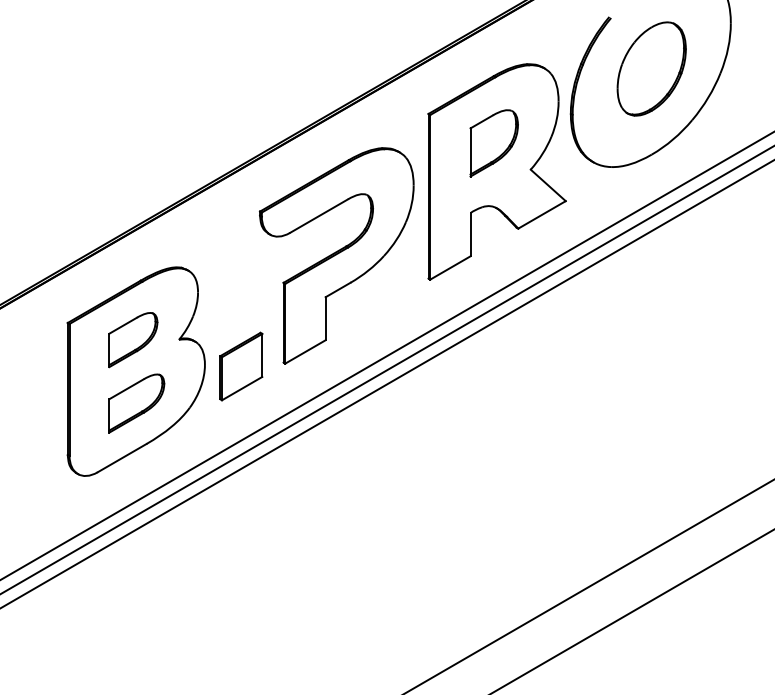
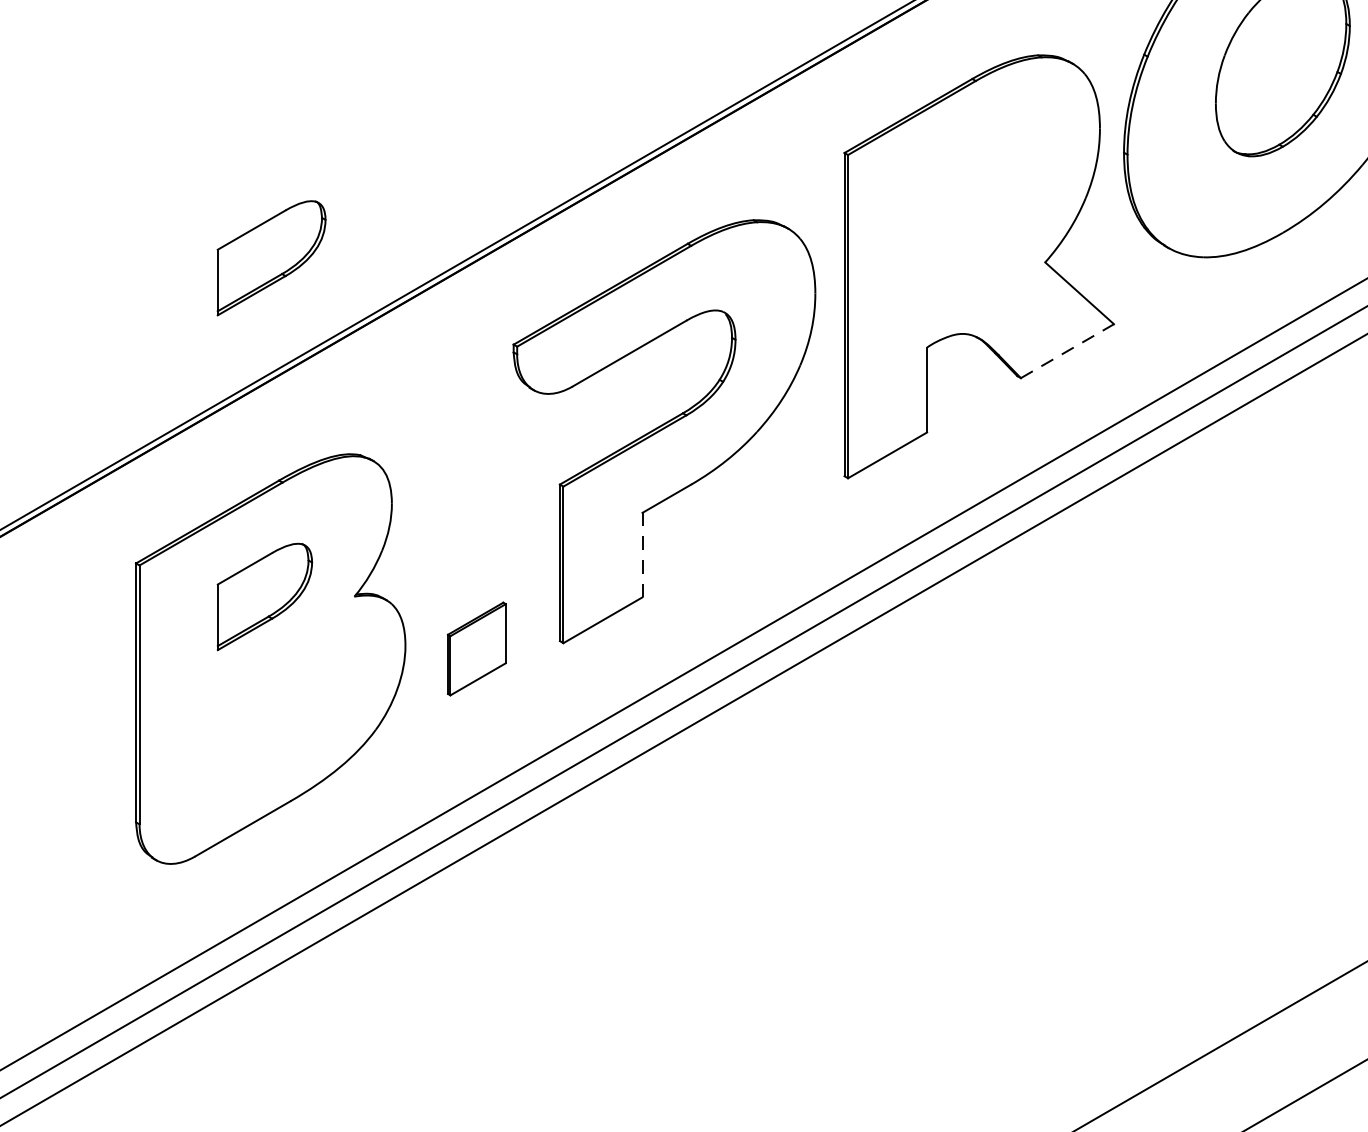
part: (493, 143) -> (972, 211), removed
line: (542, 214) -> (1068, 350), solid -> dashed
line: (325, 318) -> (642, 554), solid -> dashed
part: (241, 366) -> (477, 648), size x0.7
part: (136, 403) -> (271, 258), moved

